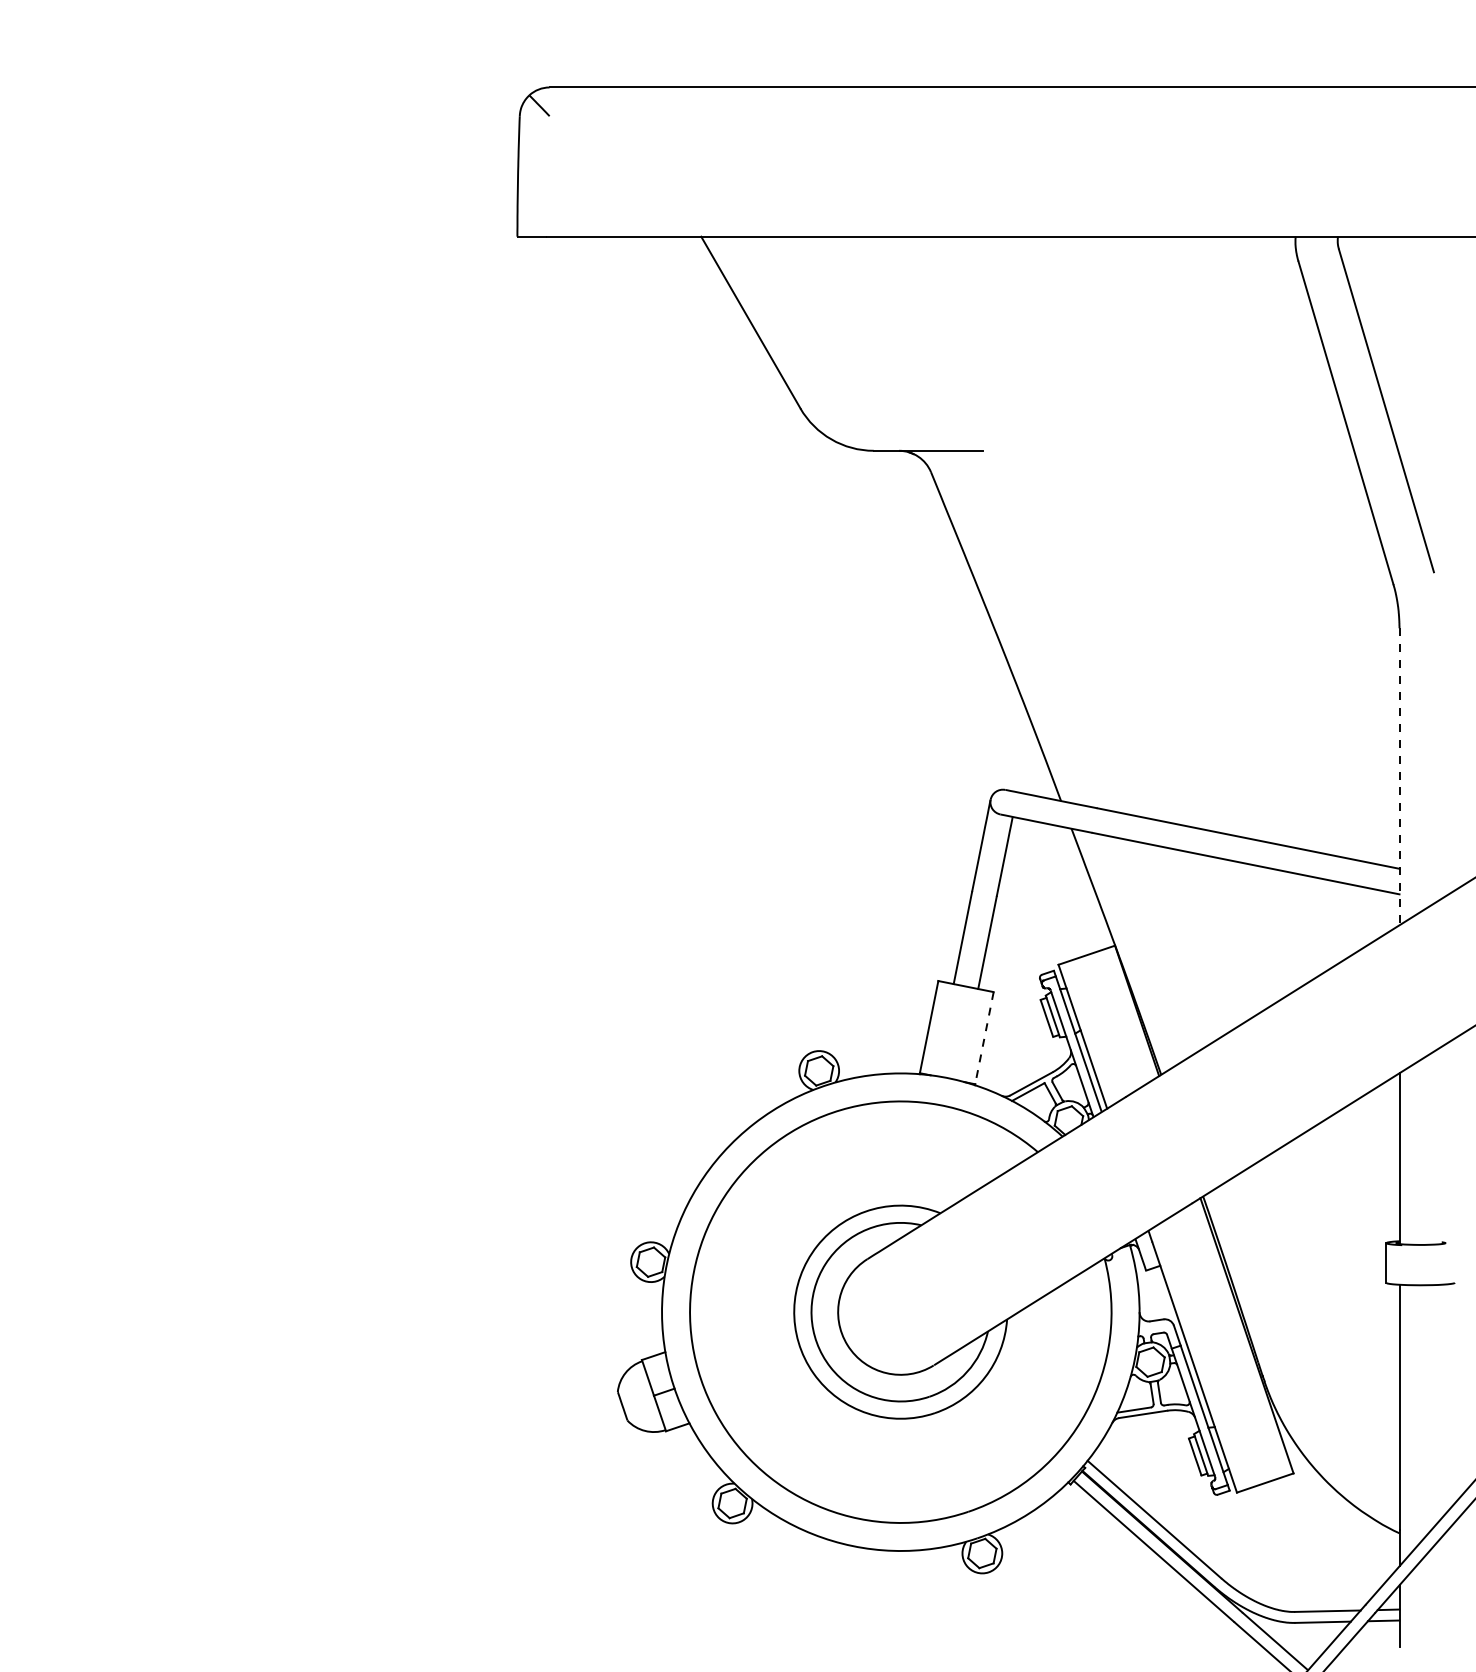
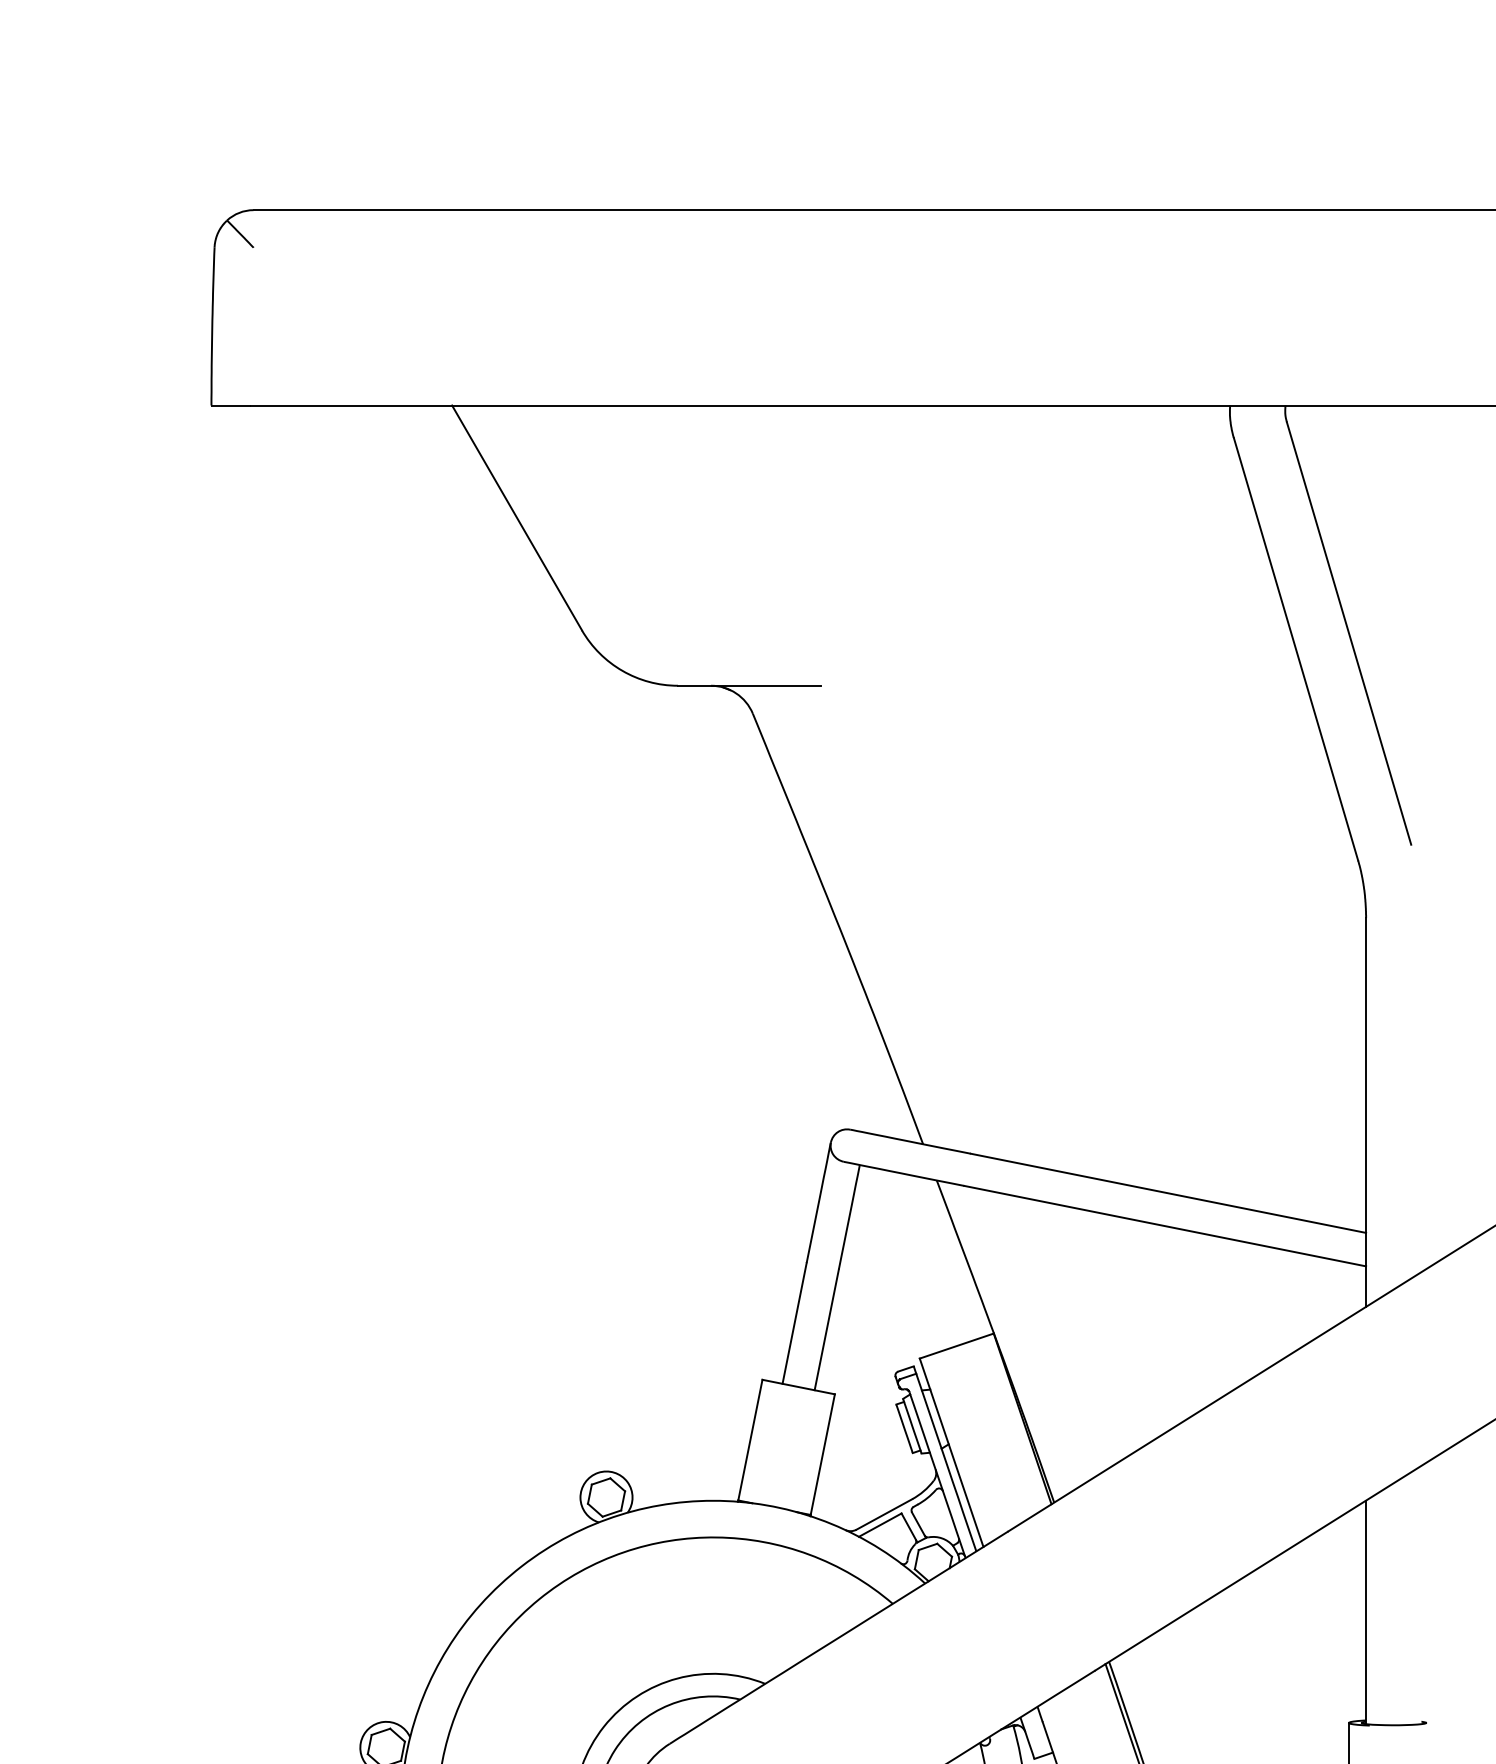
line: (1399, 777) -> (1366, 1113), dashed -> solid
line: (984, 1038) -> (822, 1455), dashed -> solid

